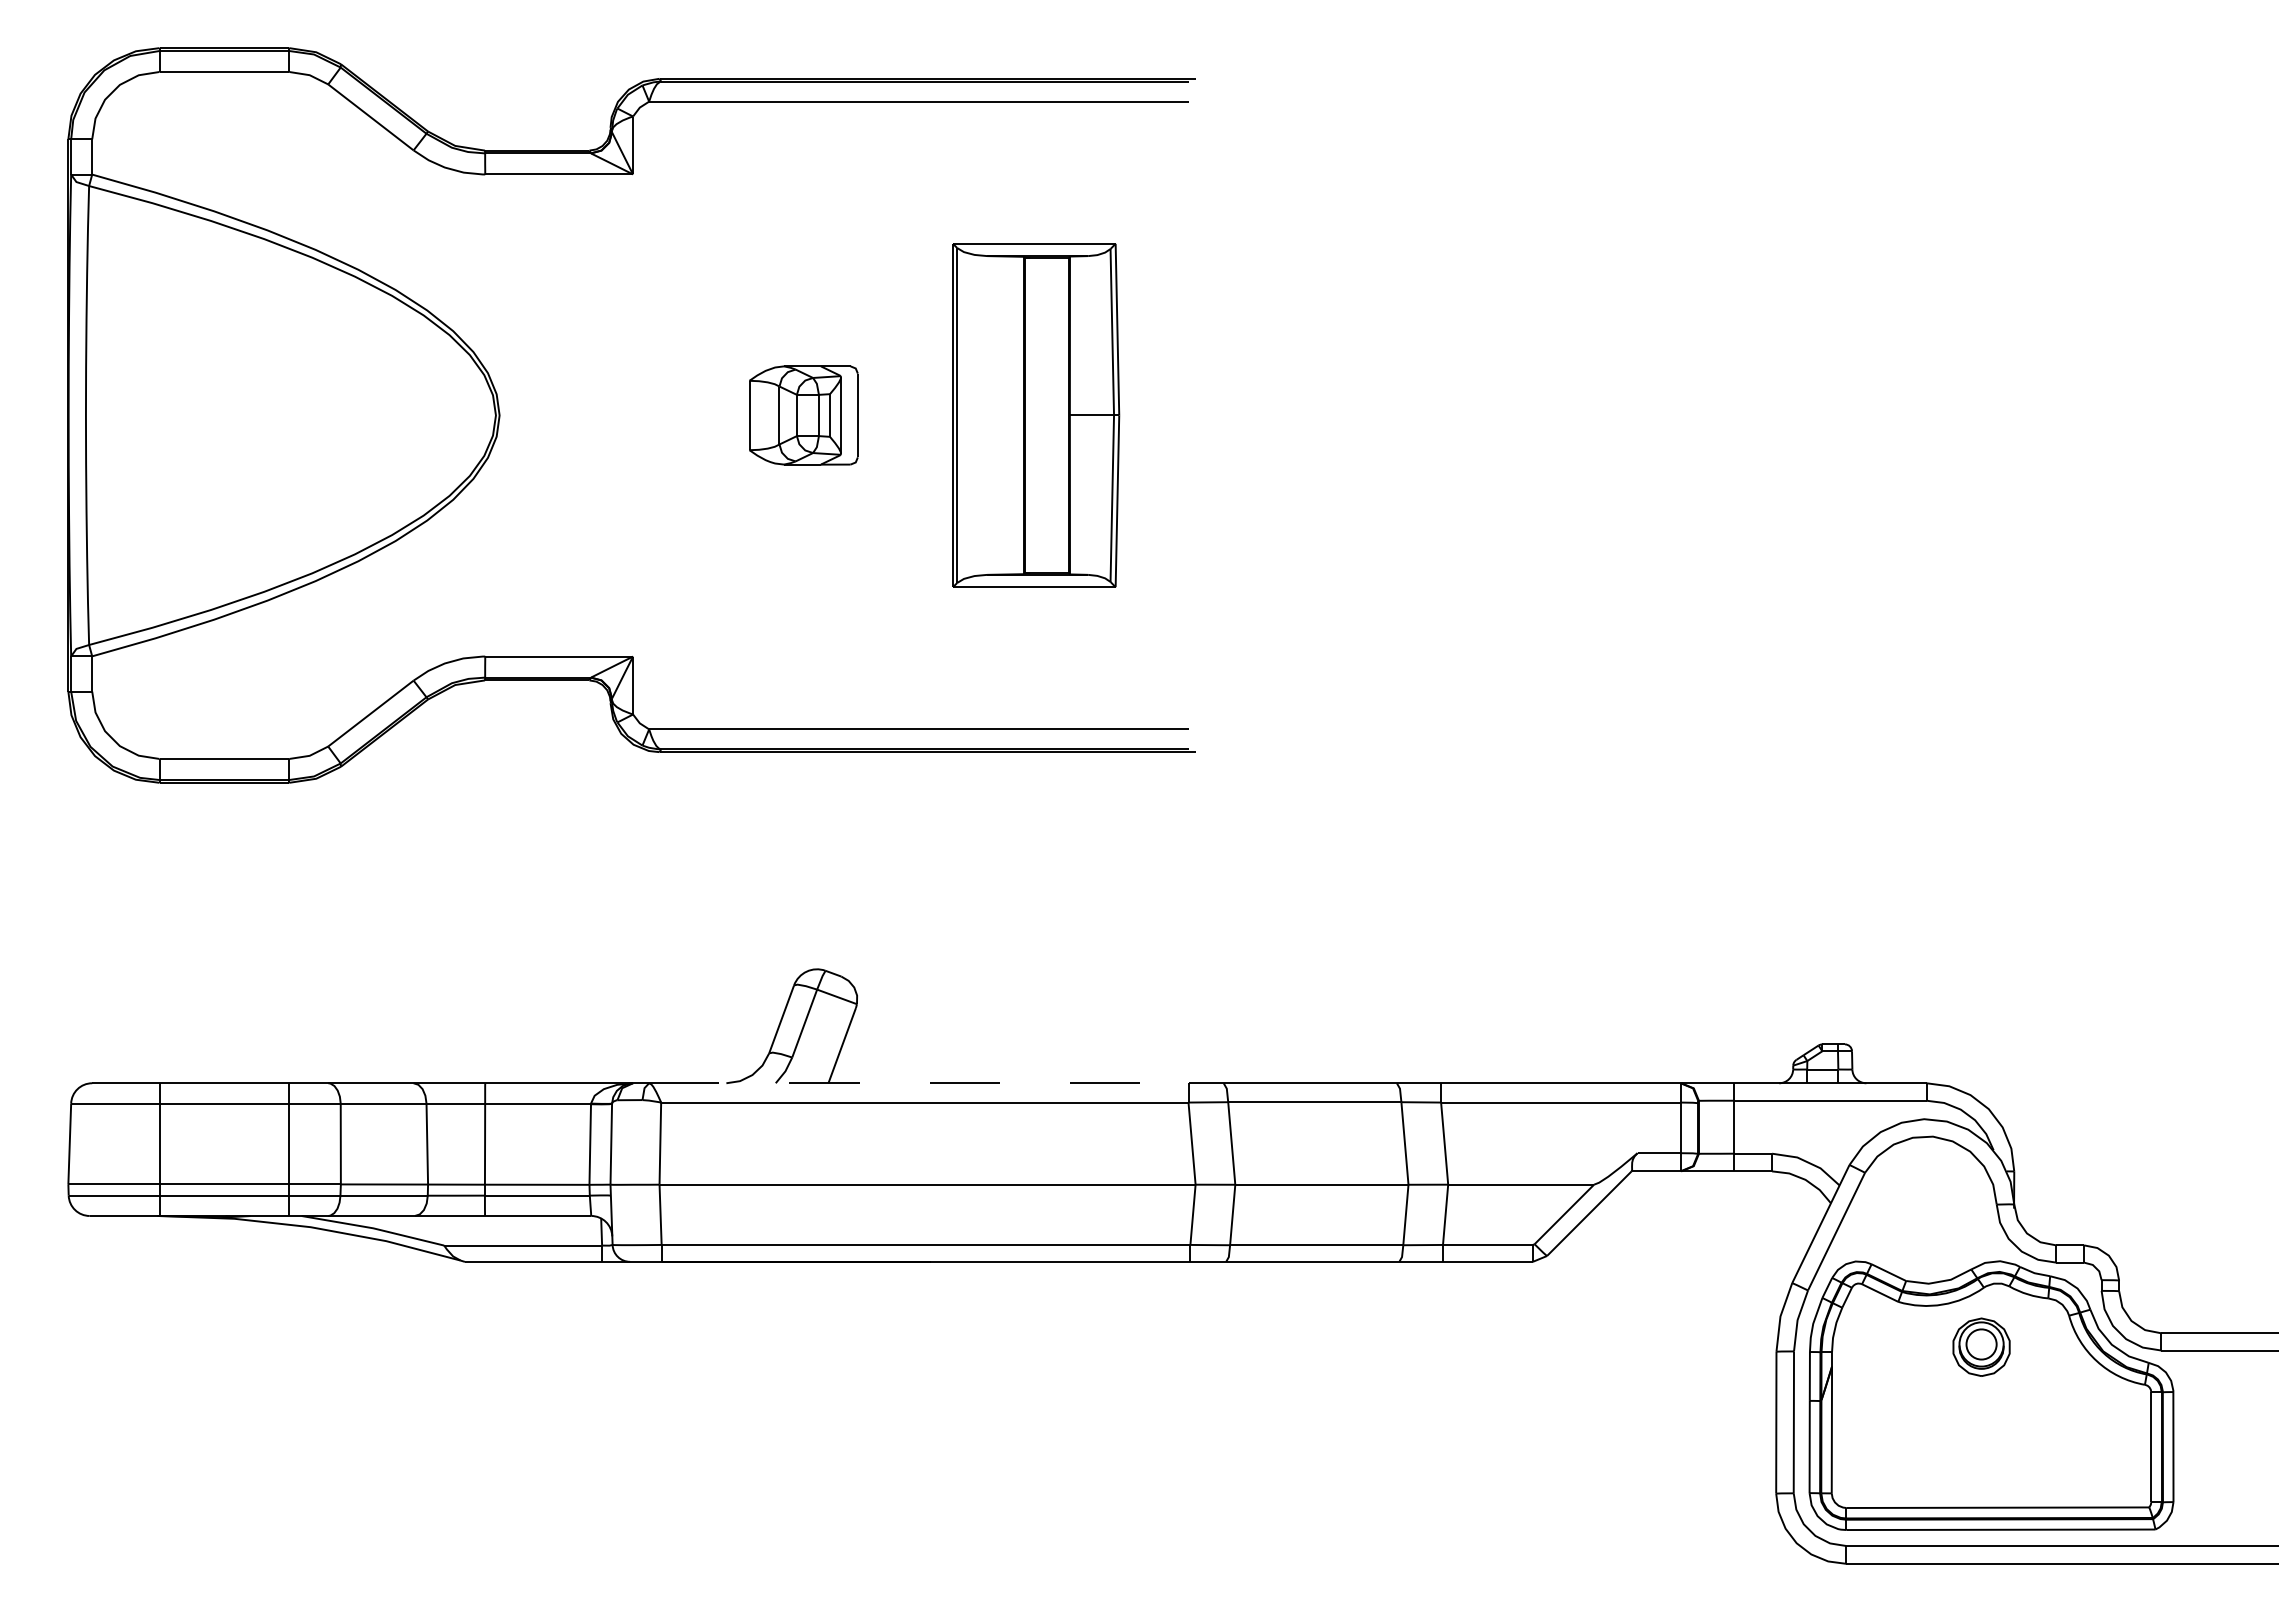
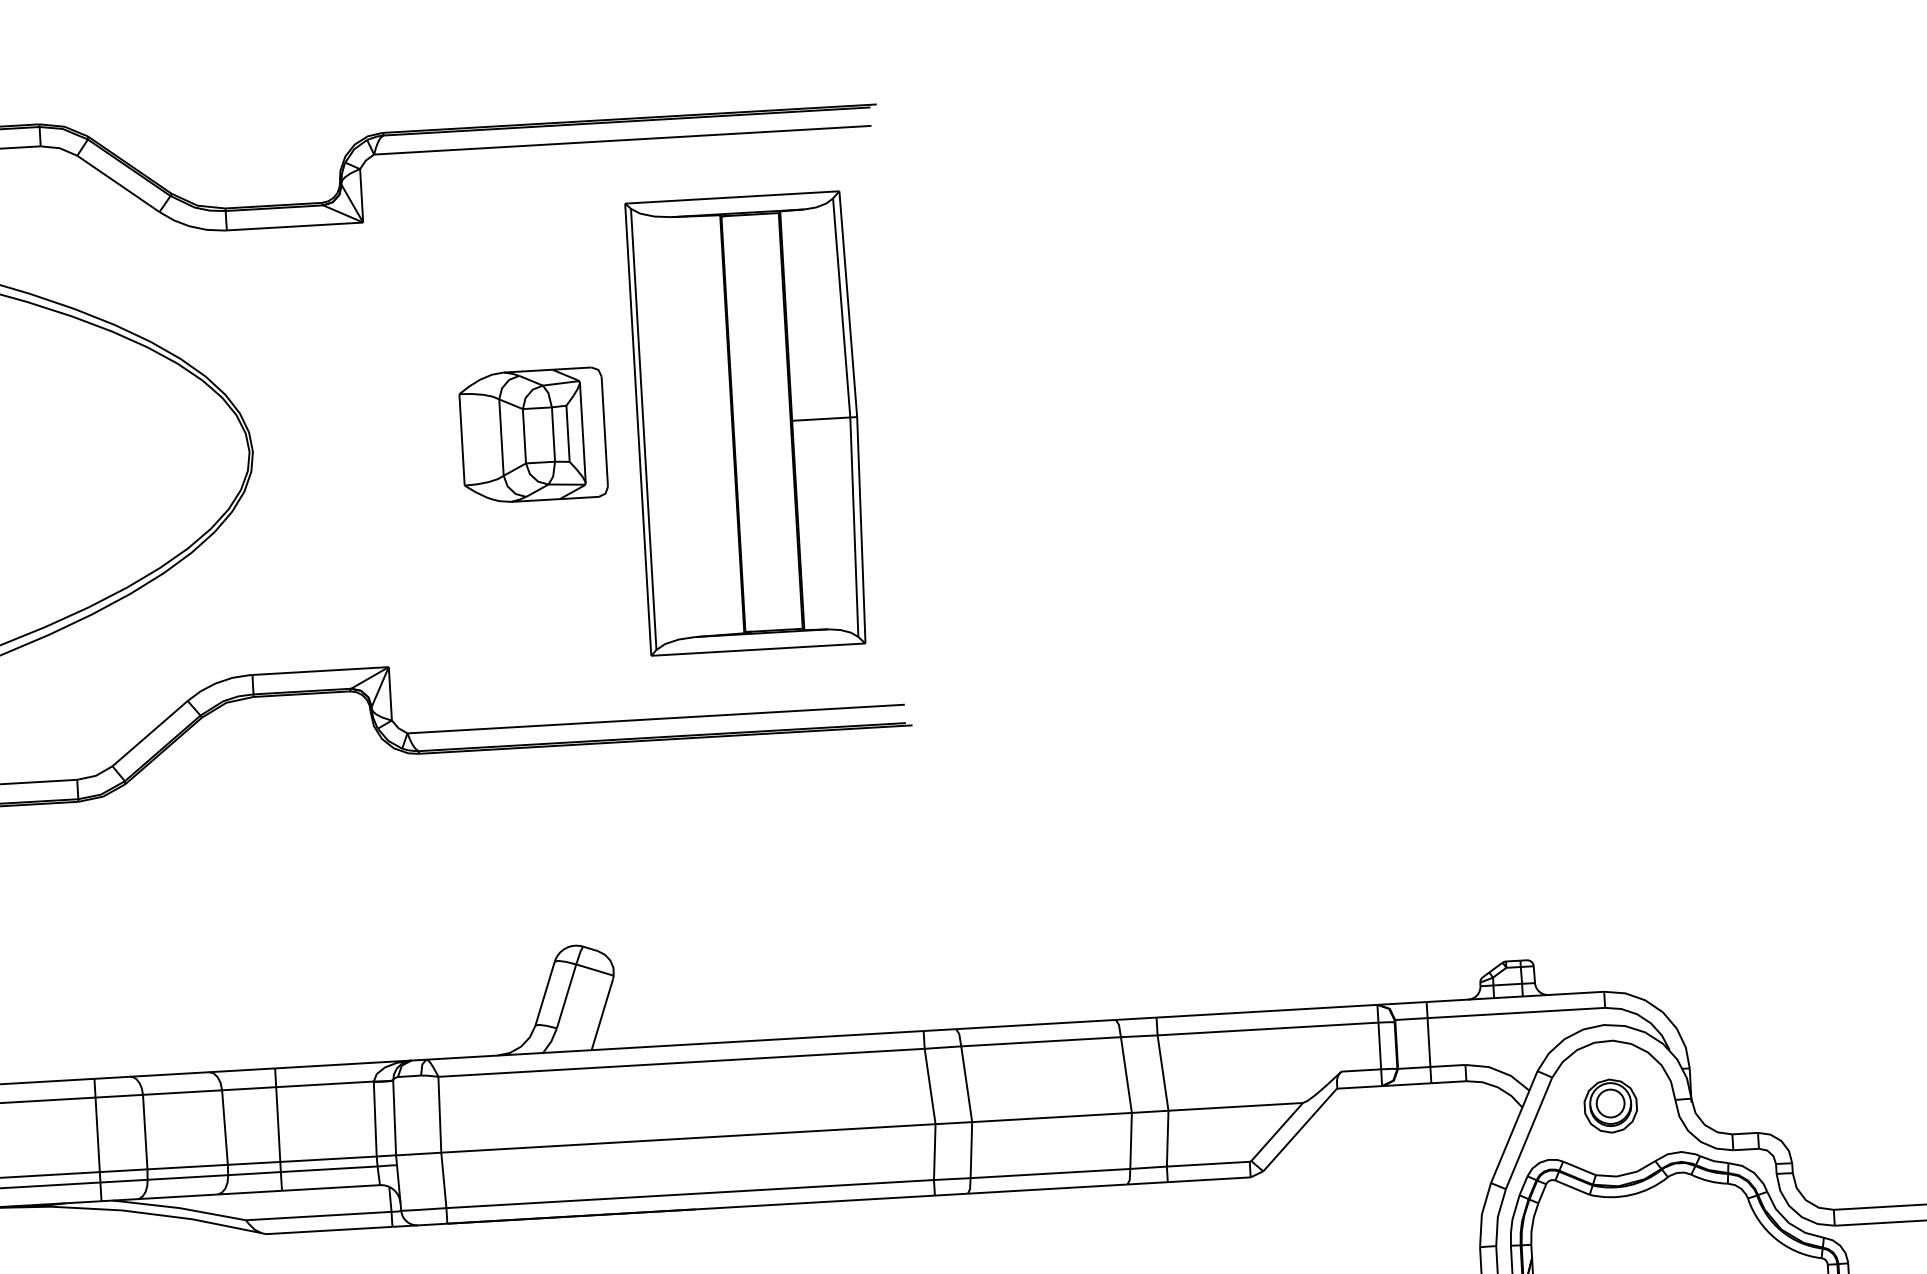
part: (803, 415) -> (533, 435), size x1.43
part: (1035, 415) -> (747, 423), size x1.43
line: (918, 1083) -> (674, 1045), dashed -> solid
part: (1981, 1346) -> (1610, 1105), moved

